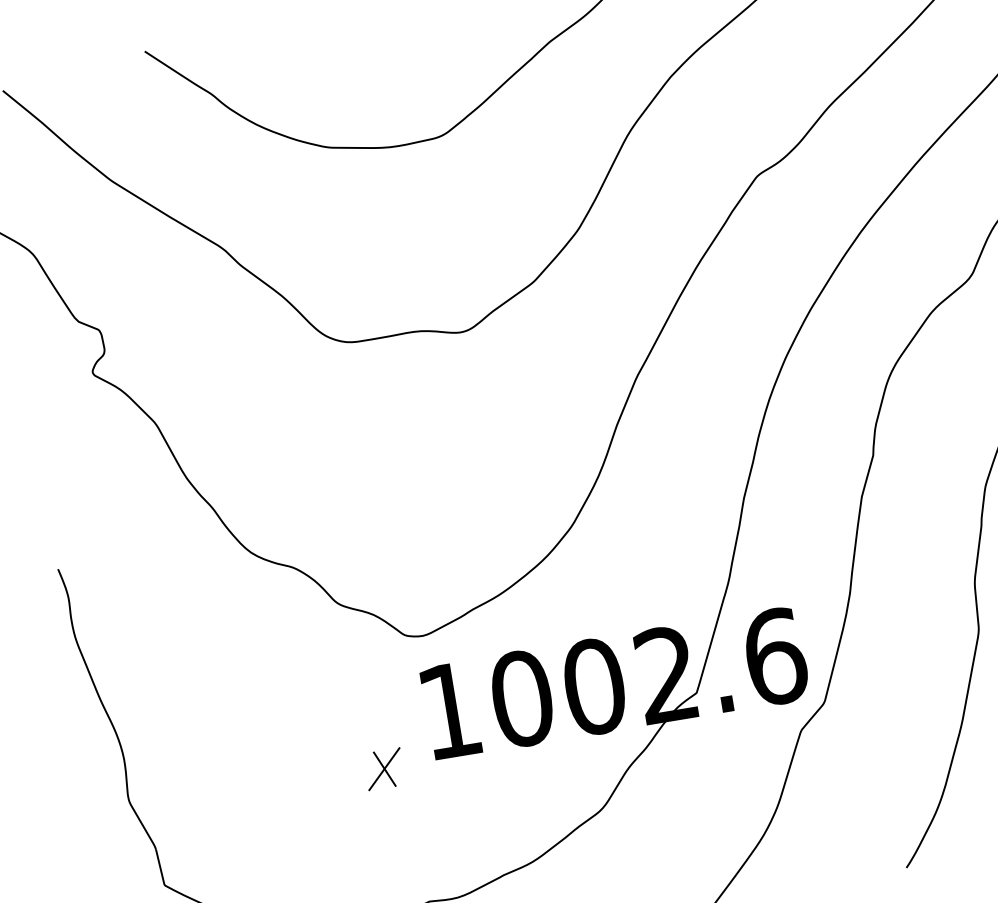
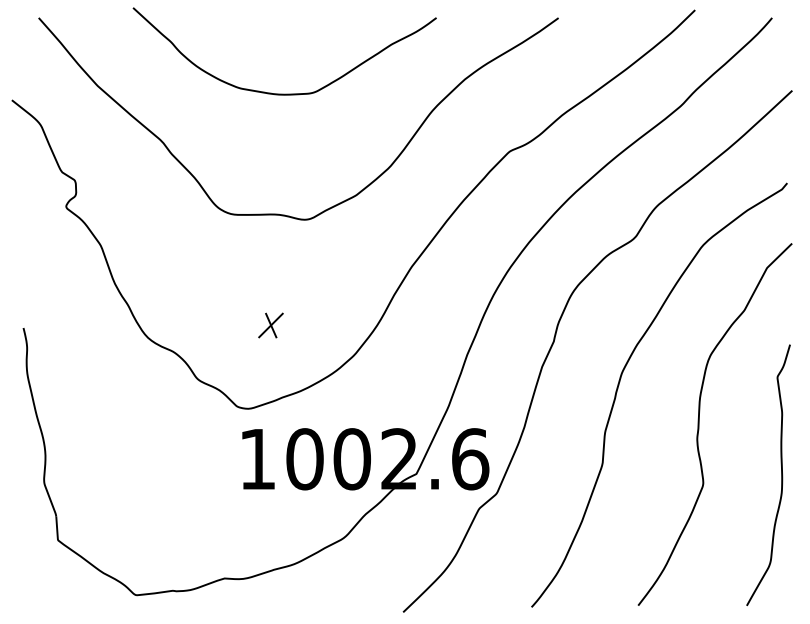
part: (383, 769) -> (270, 325), moved

